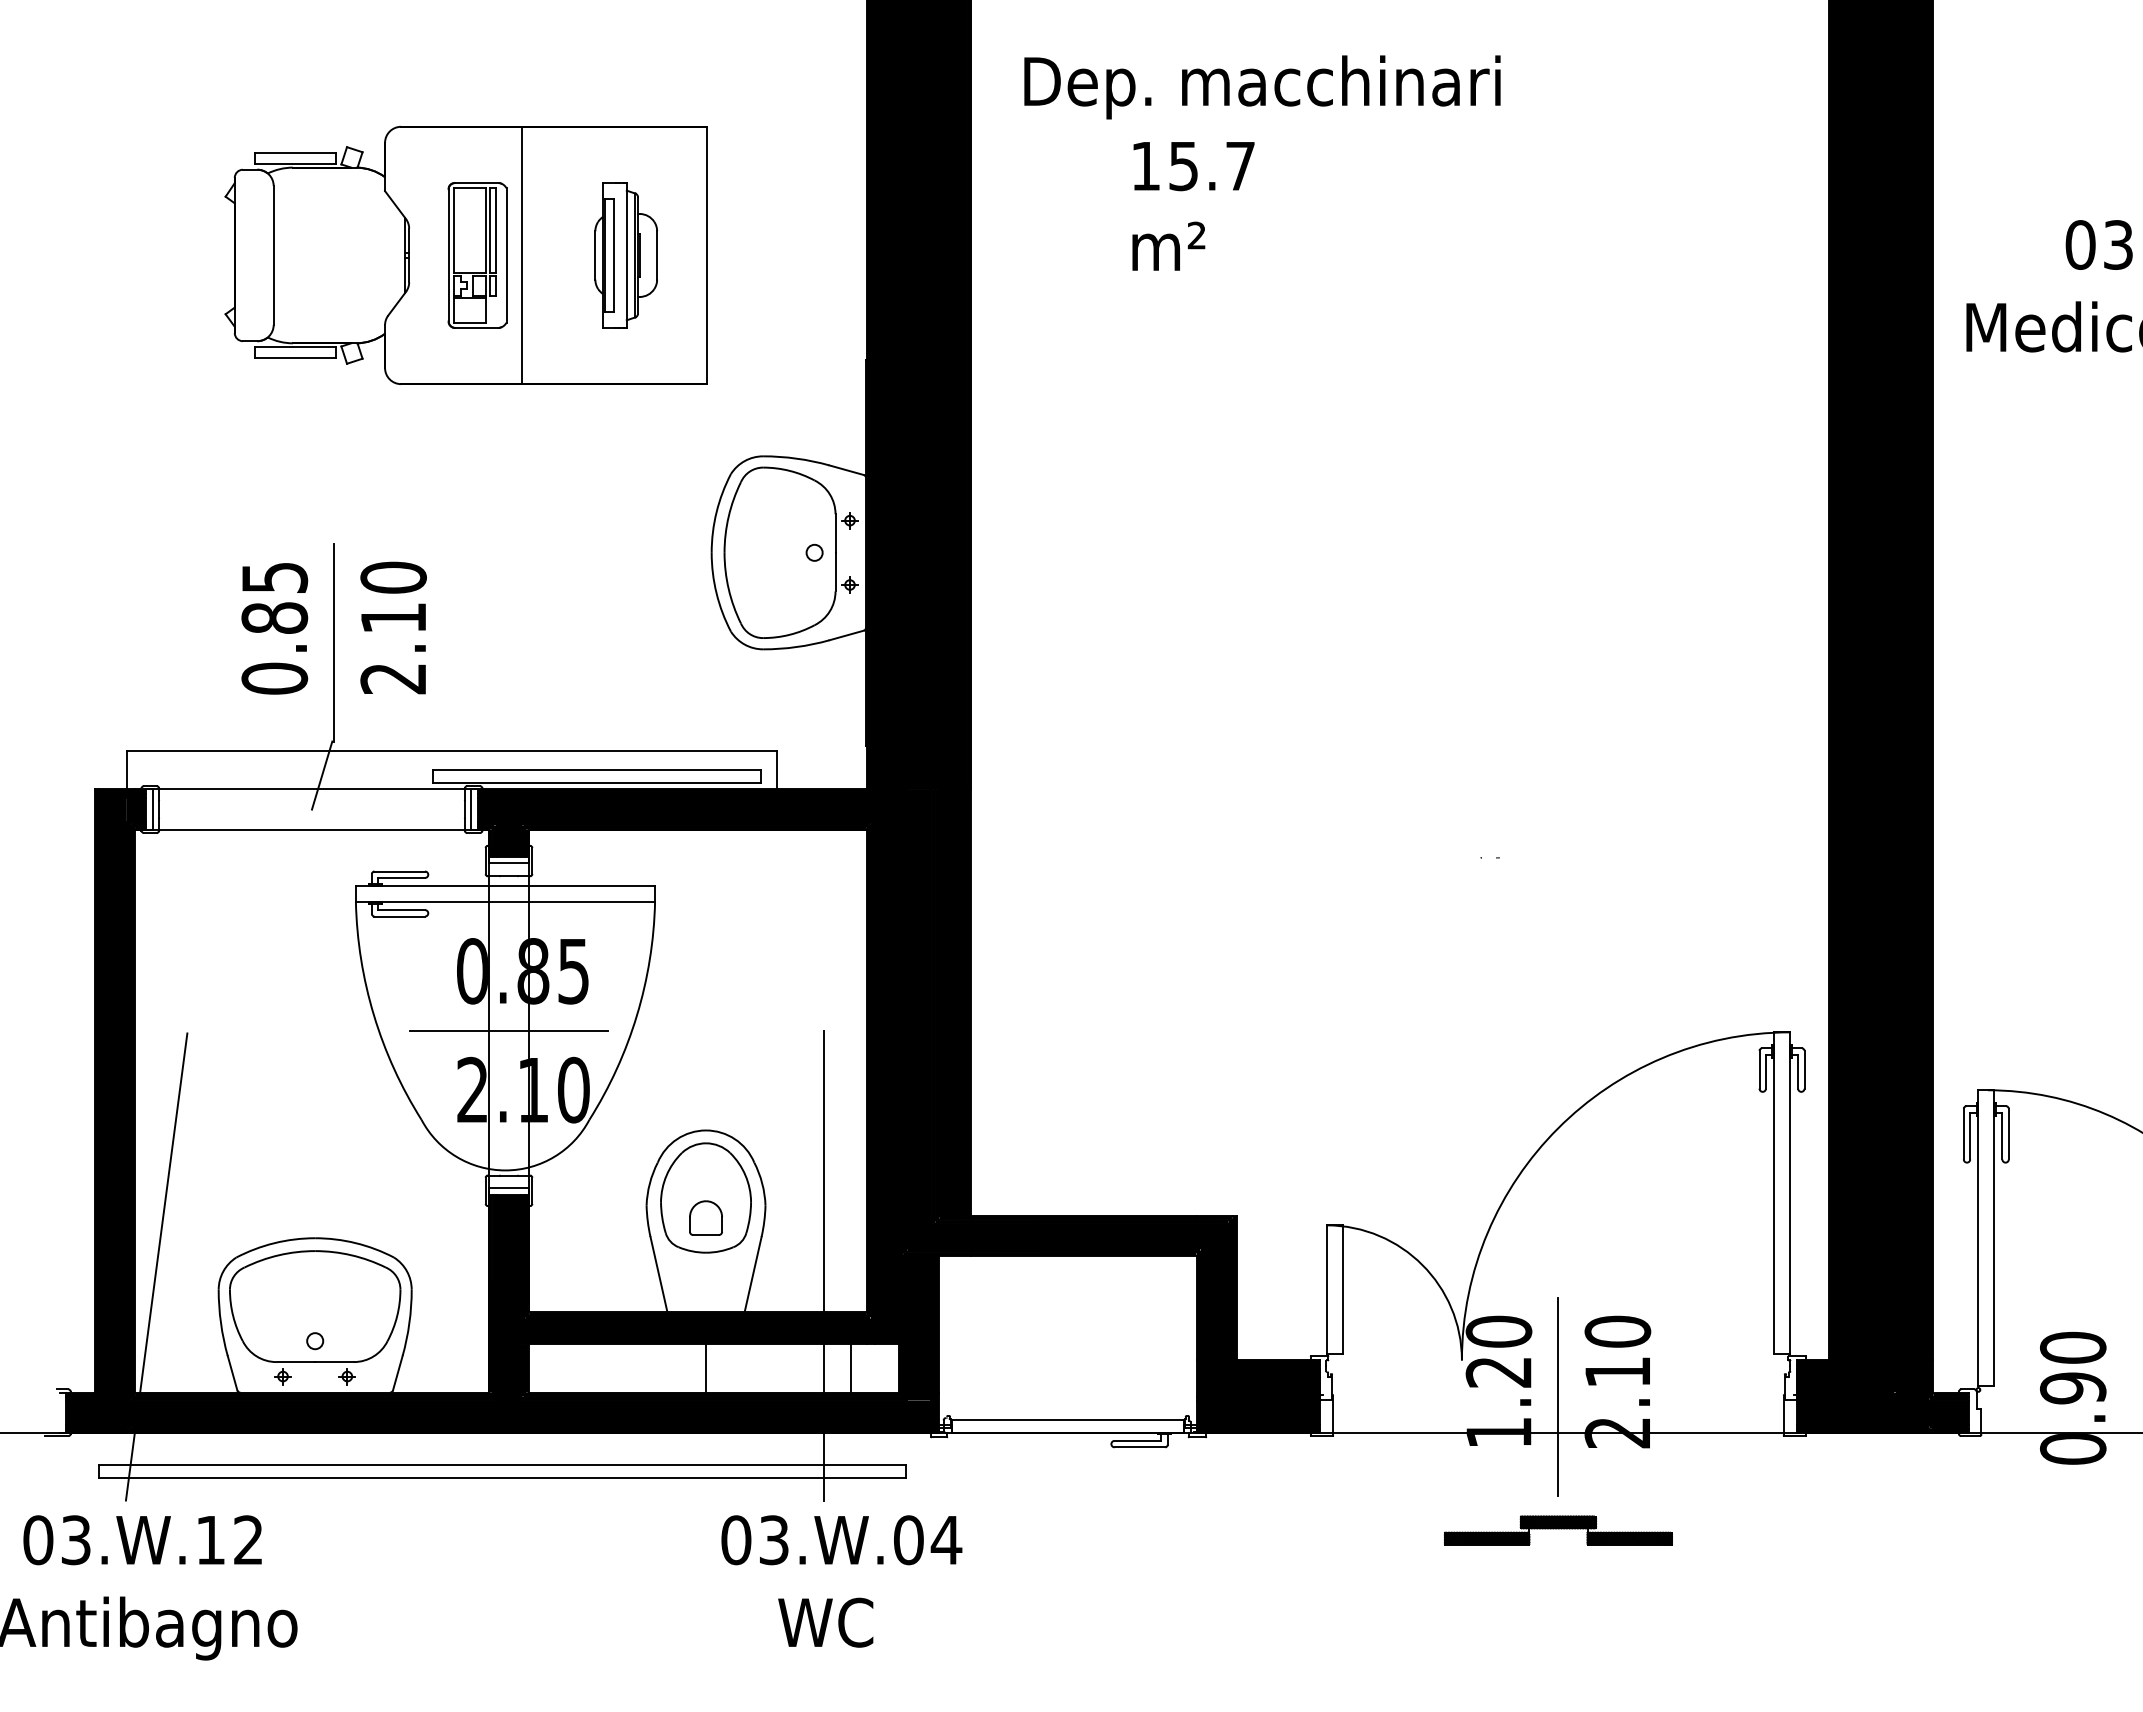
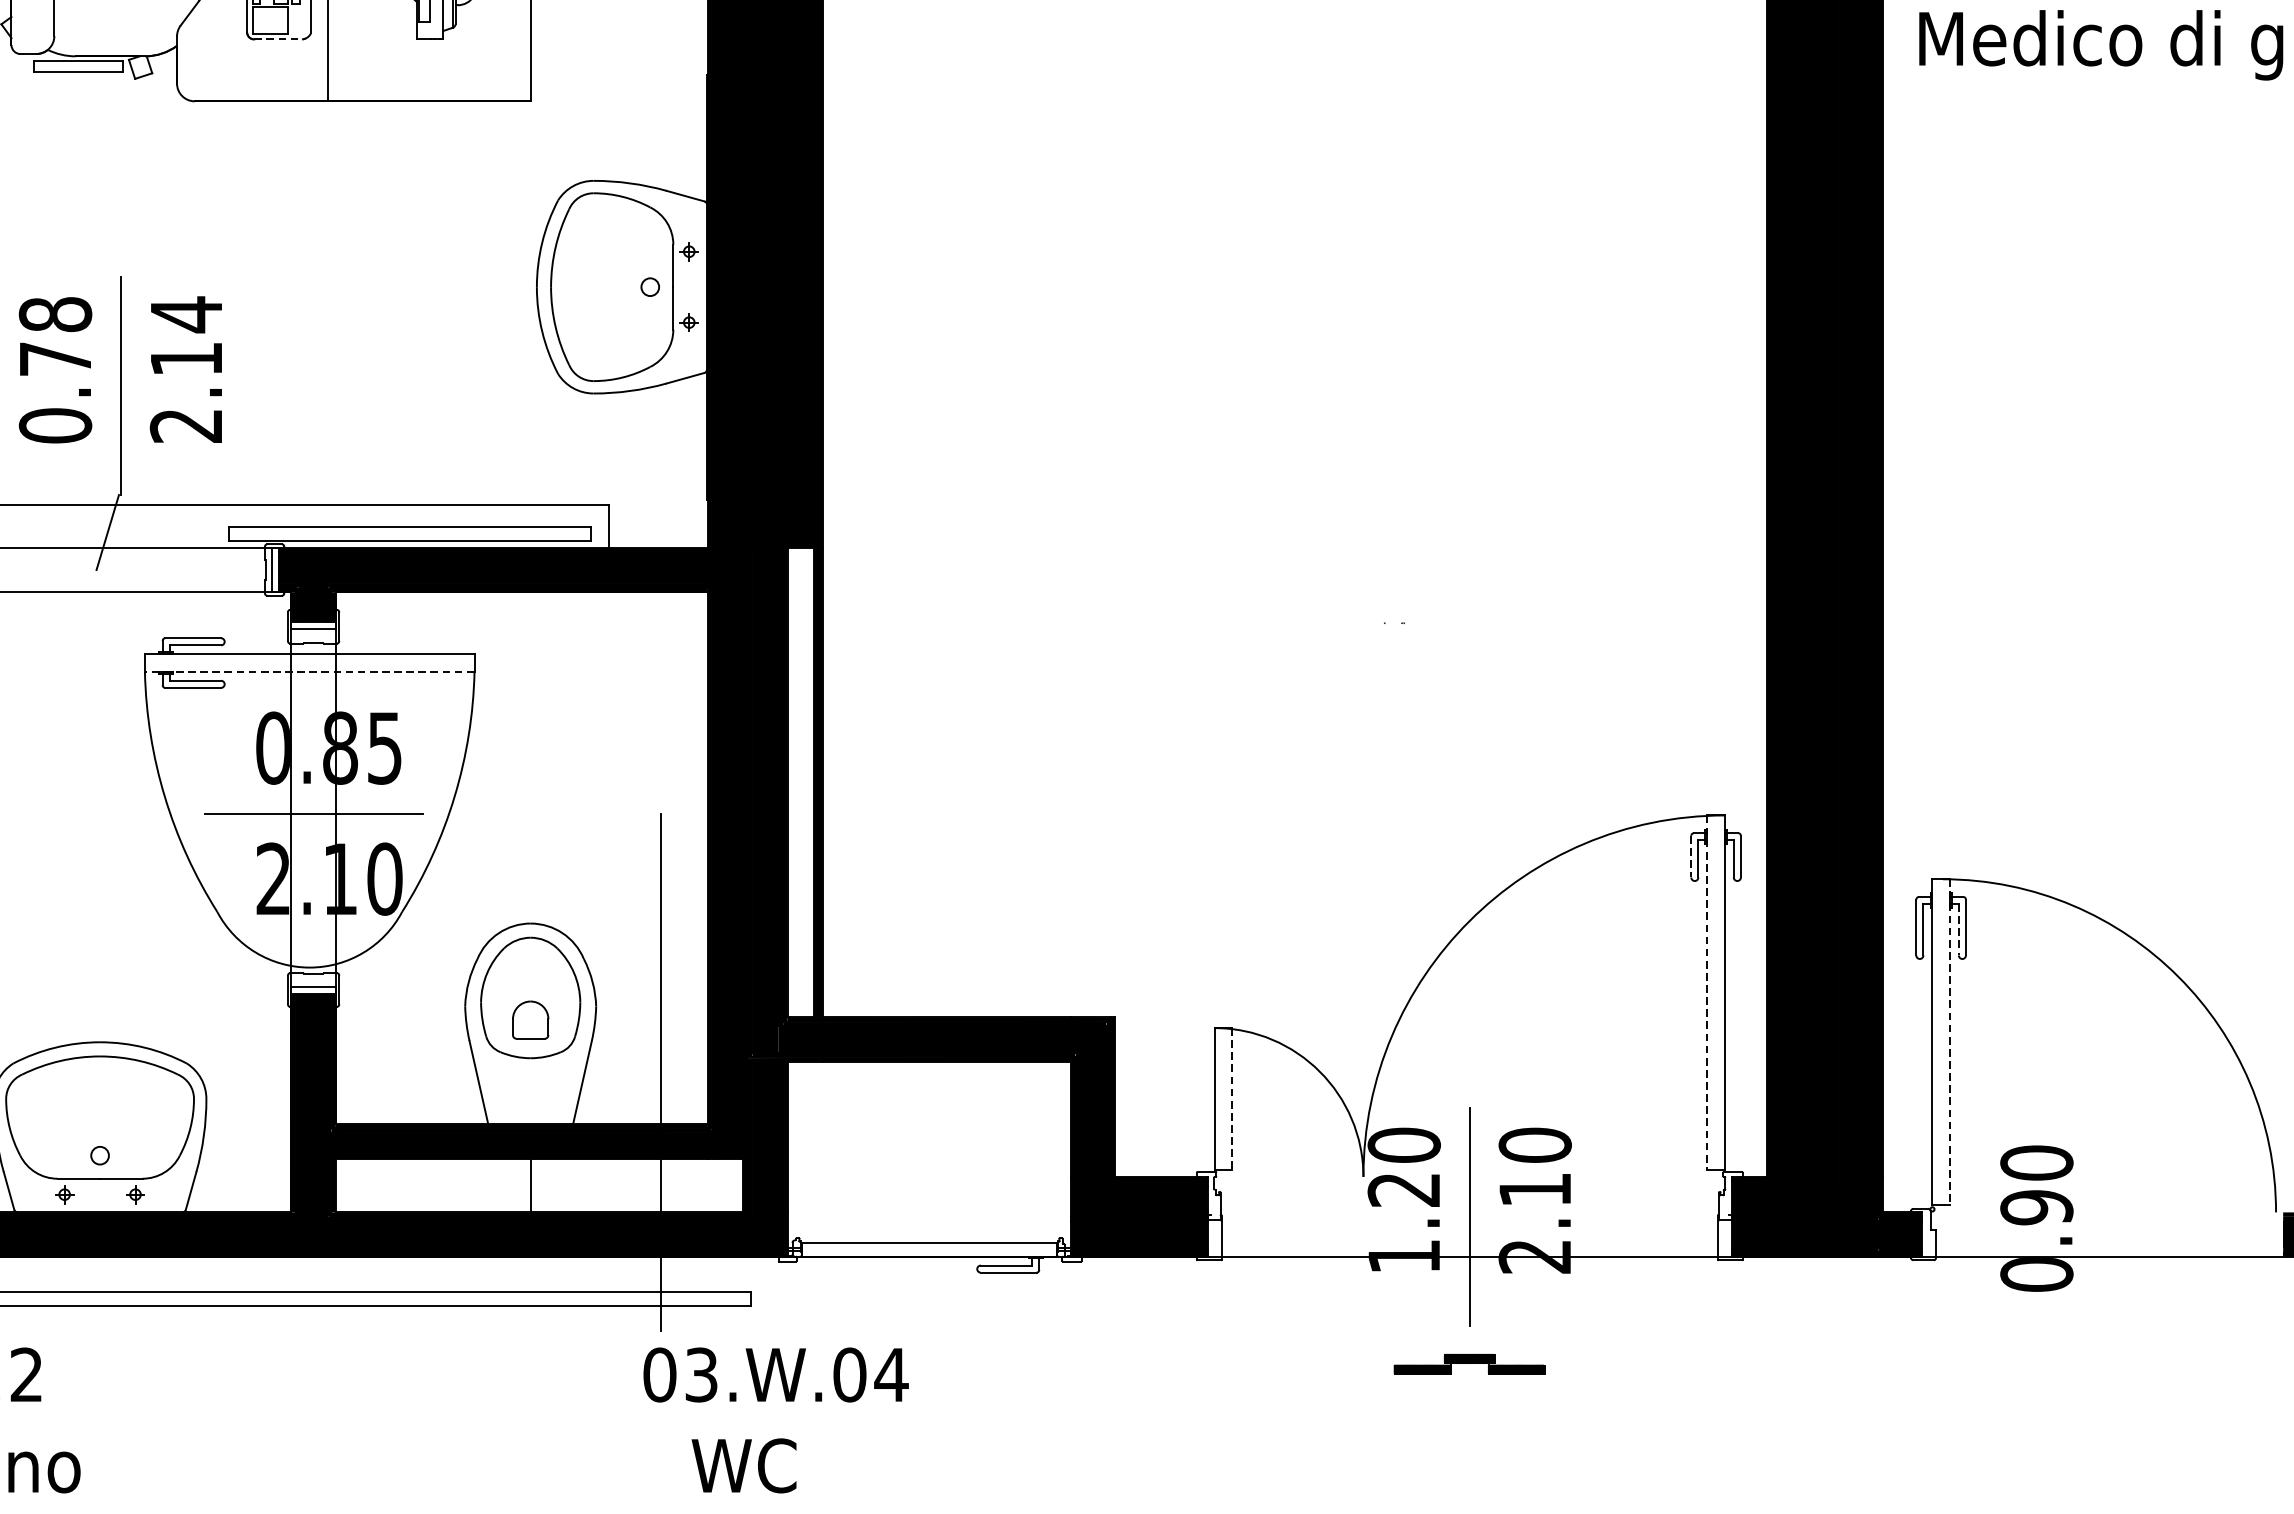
line: (477, 327) -> (278, 38), solid -> dashed
text: (393, 577) -> (186, 314), 2.10 -> 2.14
text: (274, 597) -> (55, 336), 0.85 -> 0.78
line: (505, 902) -> (309, 672), solid -> dashed
fill: (951, 1002) -> (801, 782), removed
line: (1759, 1069) -> (1691, 856), solid -> dashed
line: (2002, 1136) -> (1958, 930), solid -> dashed
line: (1773, 1193) -> (1706, 992), solid -> dashed
line: (1994, 1238) -> (1950, 1042), solid -> dashed
line: (1342, 1290) -> (1231, 1099), solid -> dashed
line: (850, 1368) -> (689, 1185), removed
part: (1558, 1530) -> (1469, 1364), size x0.6
text: (841, 1540) -> (775, 1375), moved
text: (825, 1622) -> (743, 1465), moved

